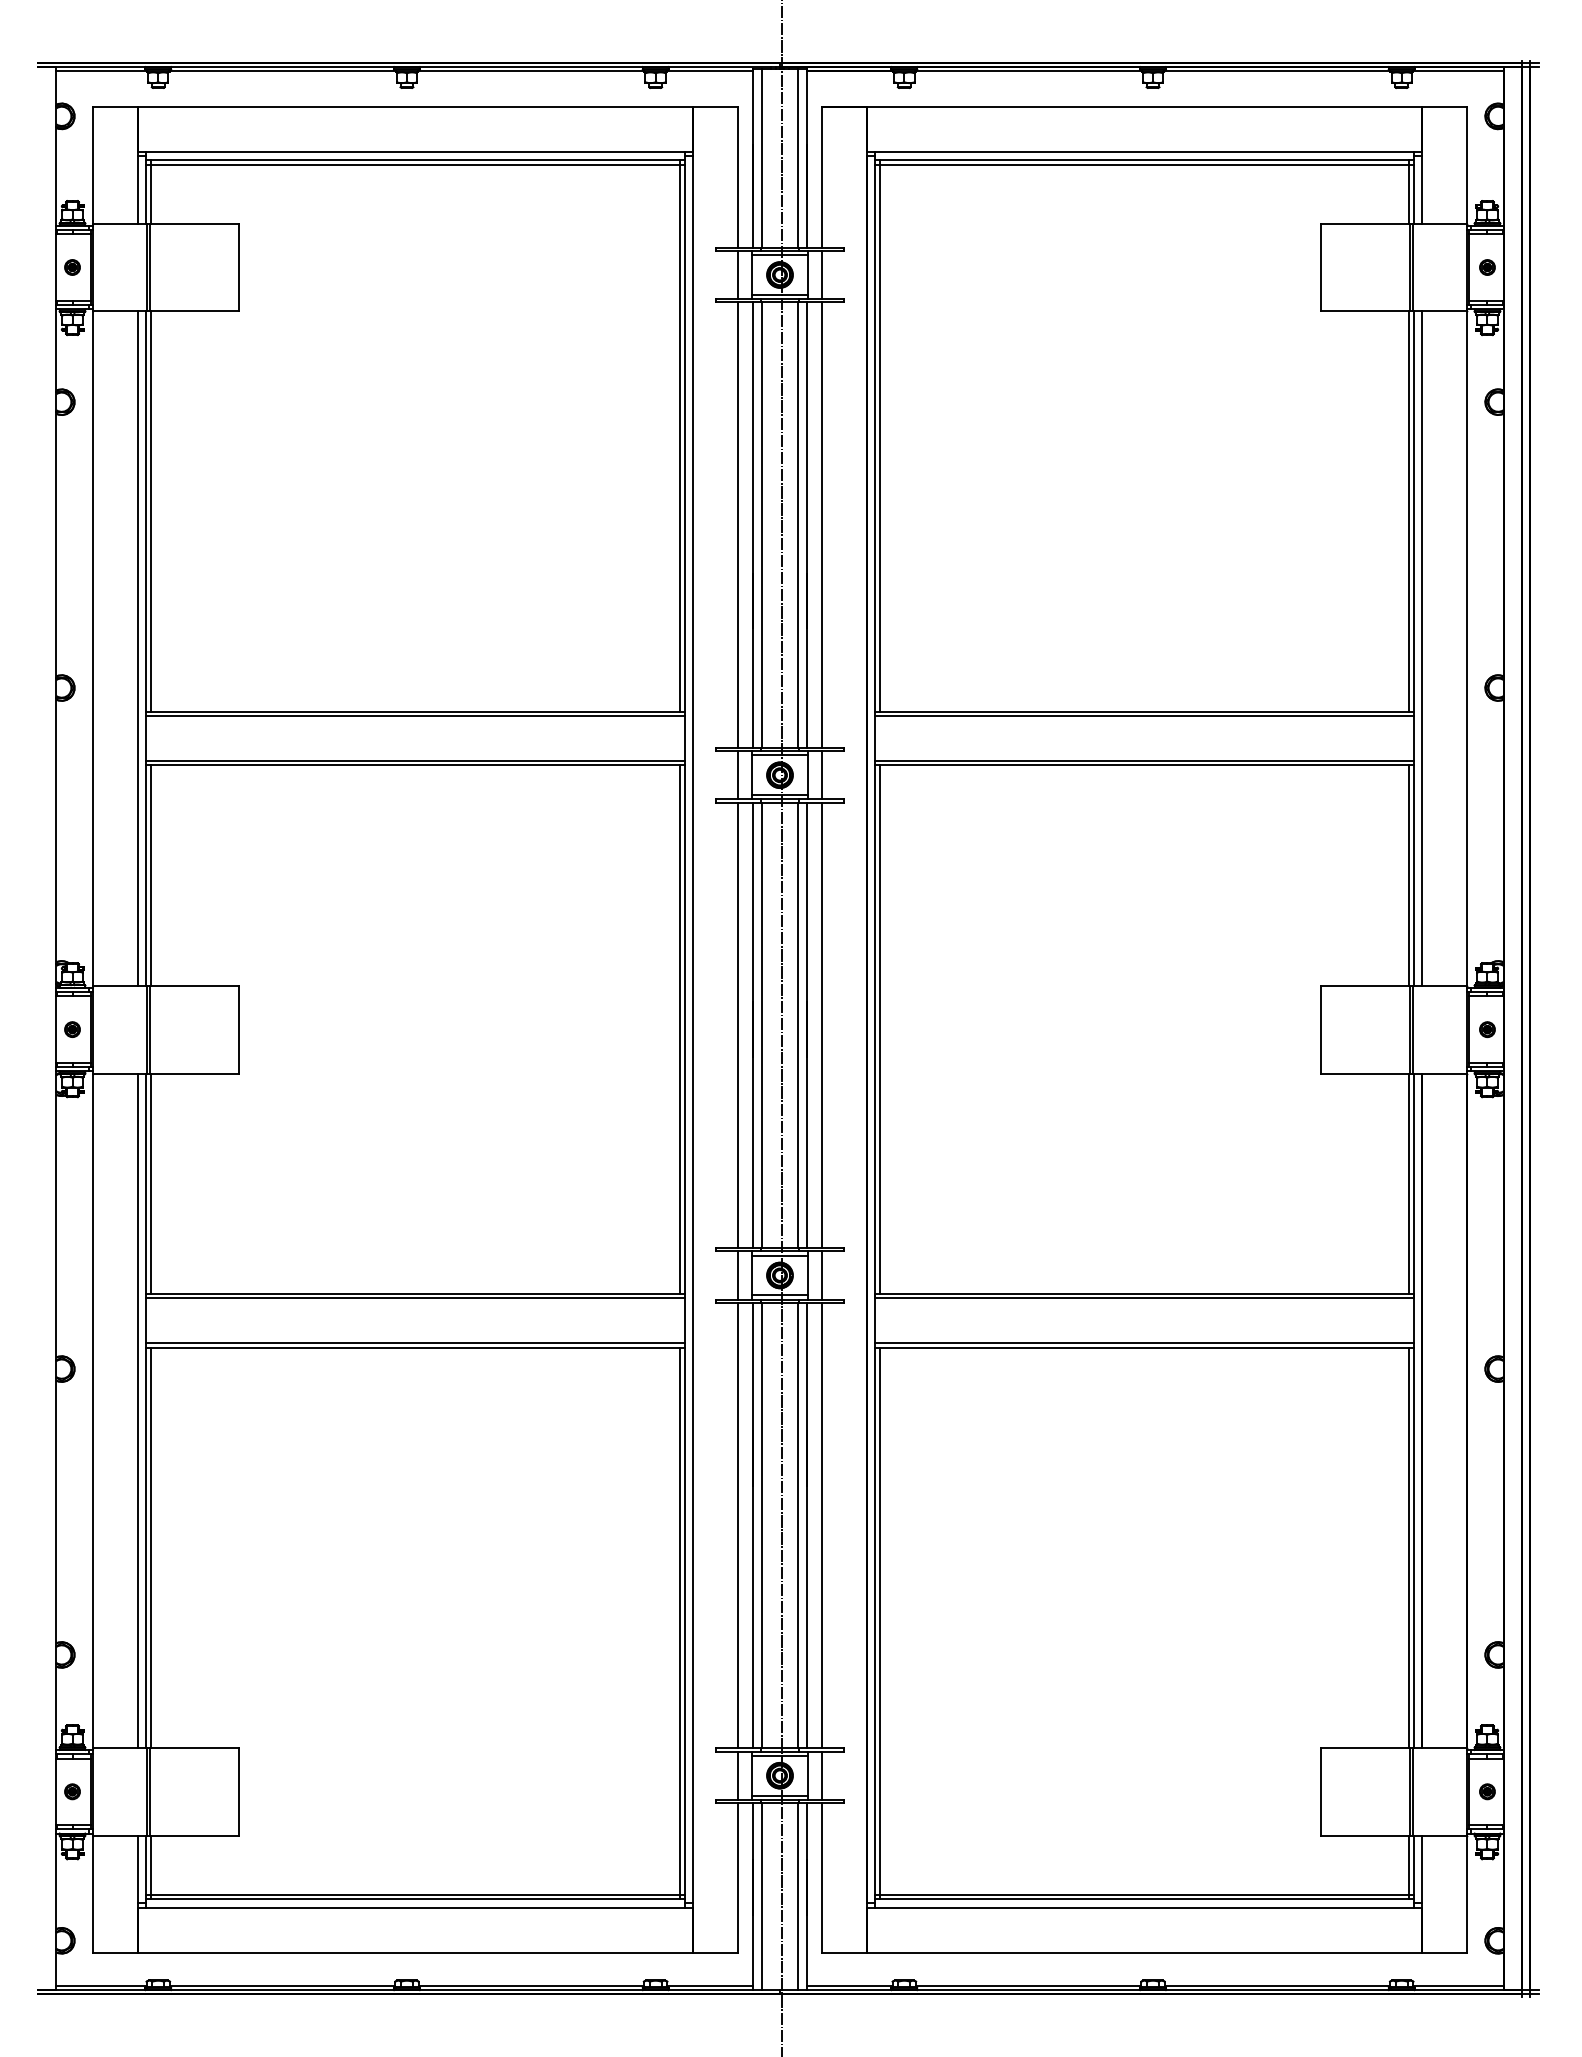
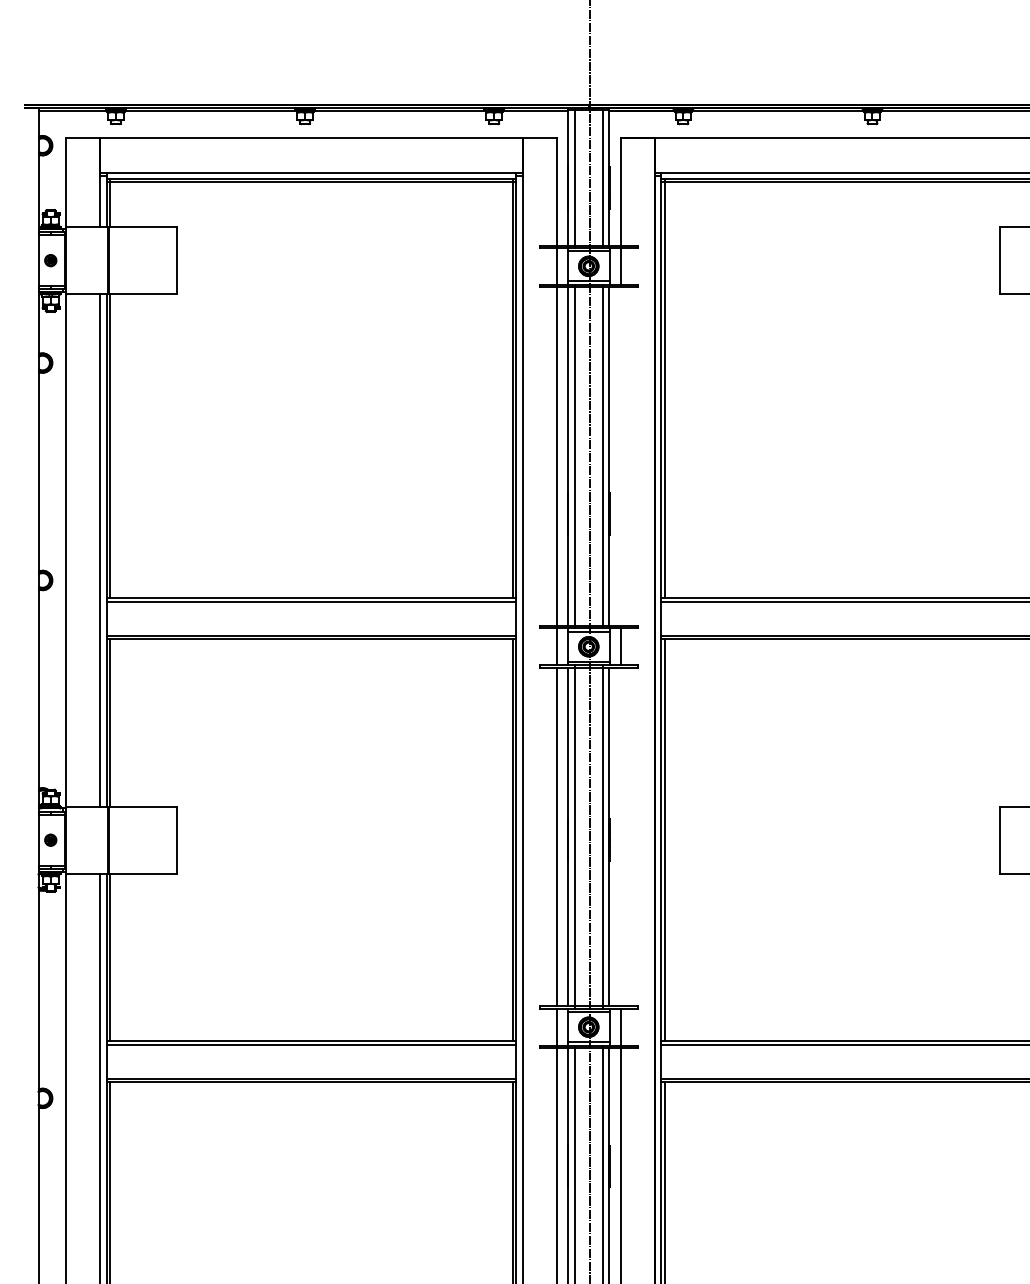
line: (821, 524) -> (620, 456), removed
line: (821, 1025) -> (620, 837), removed

